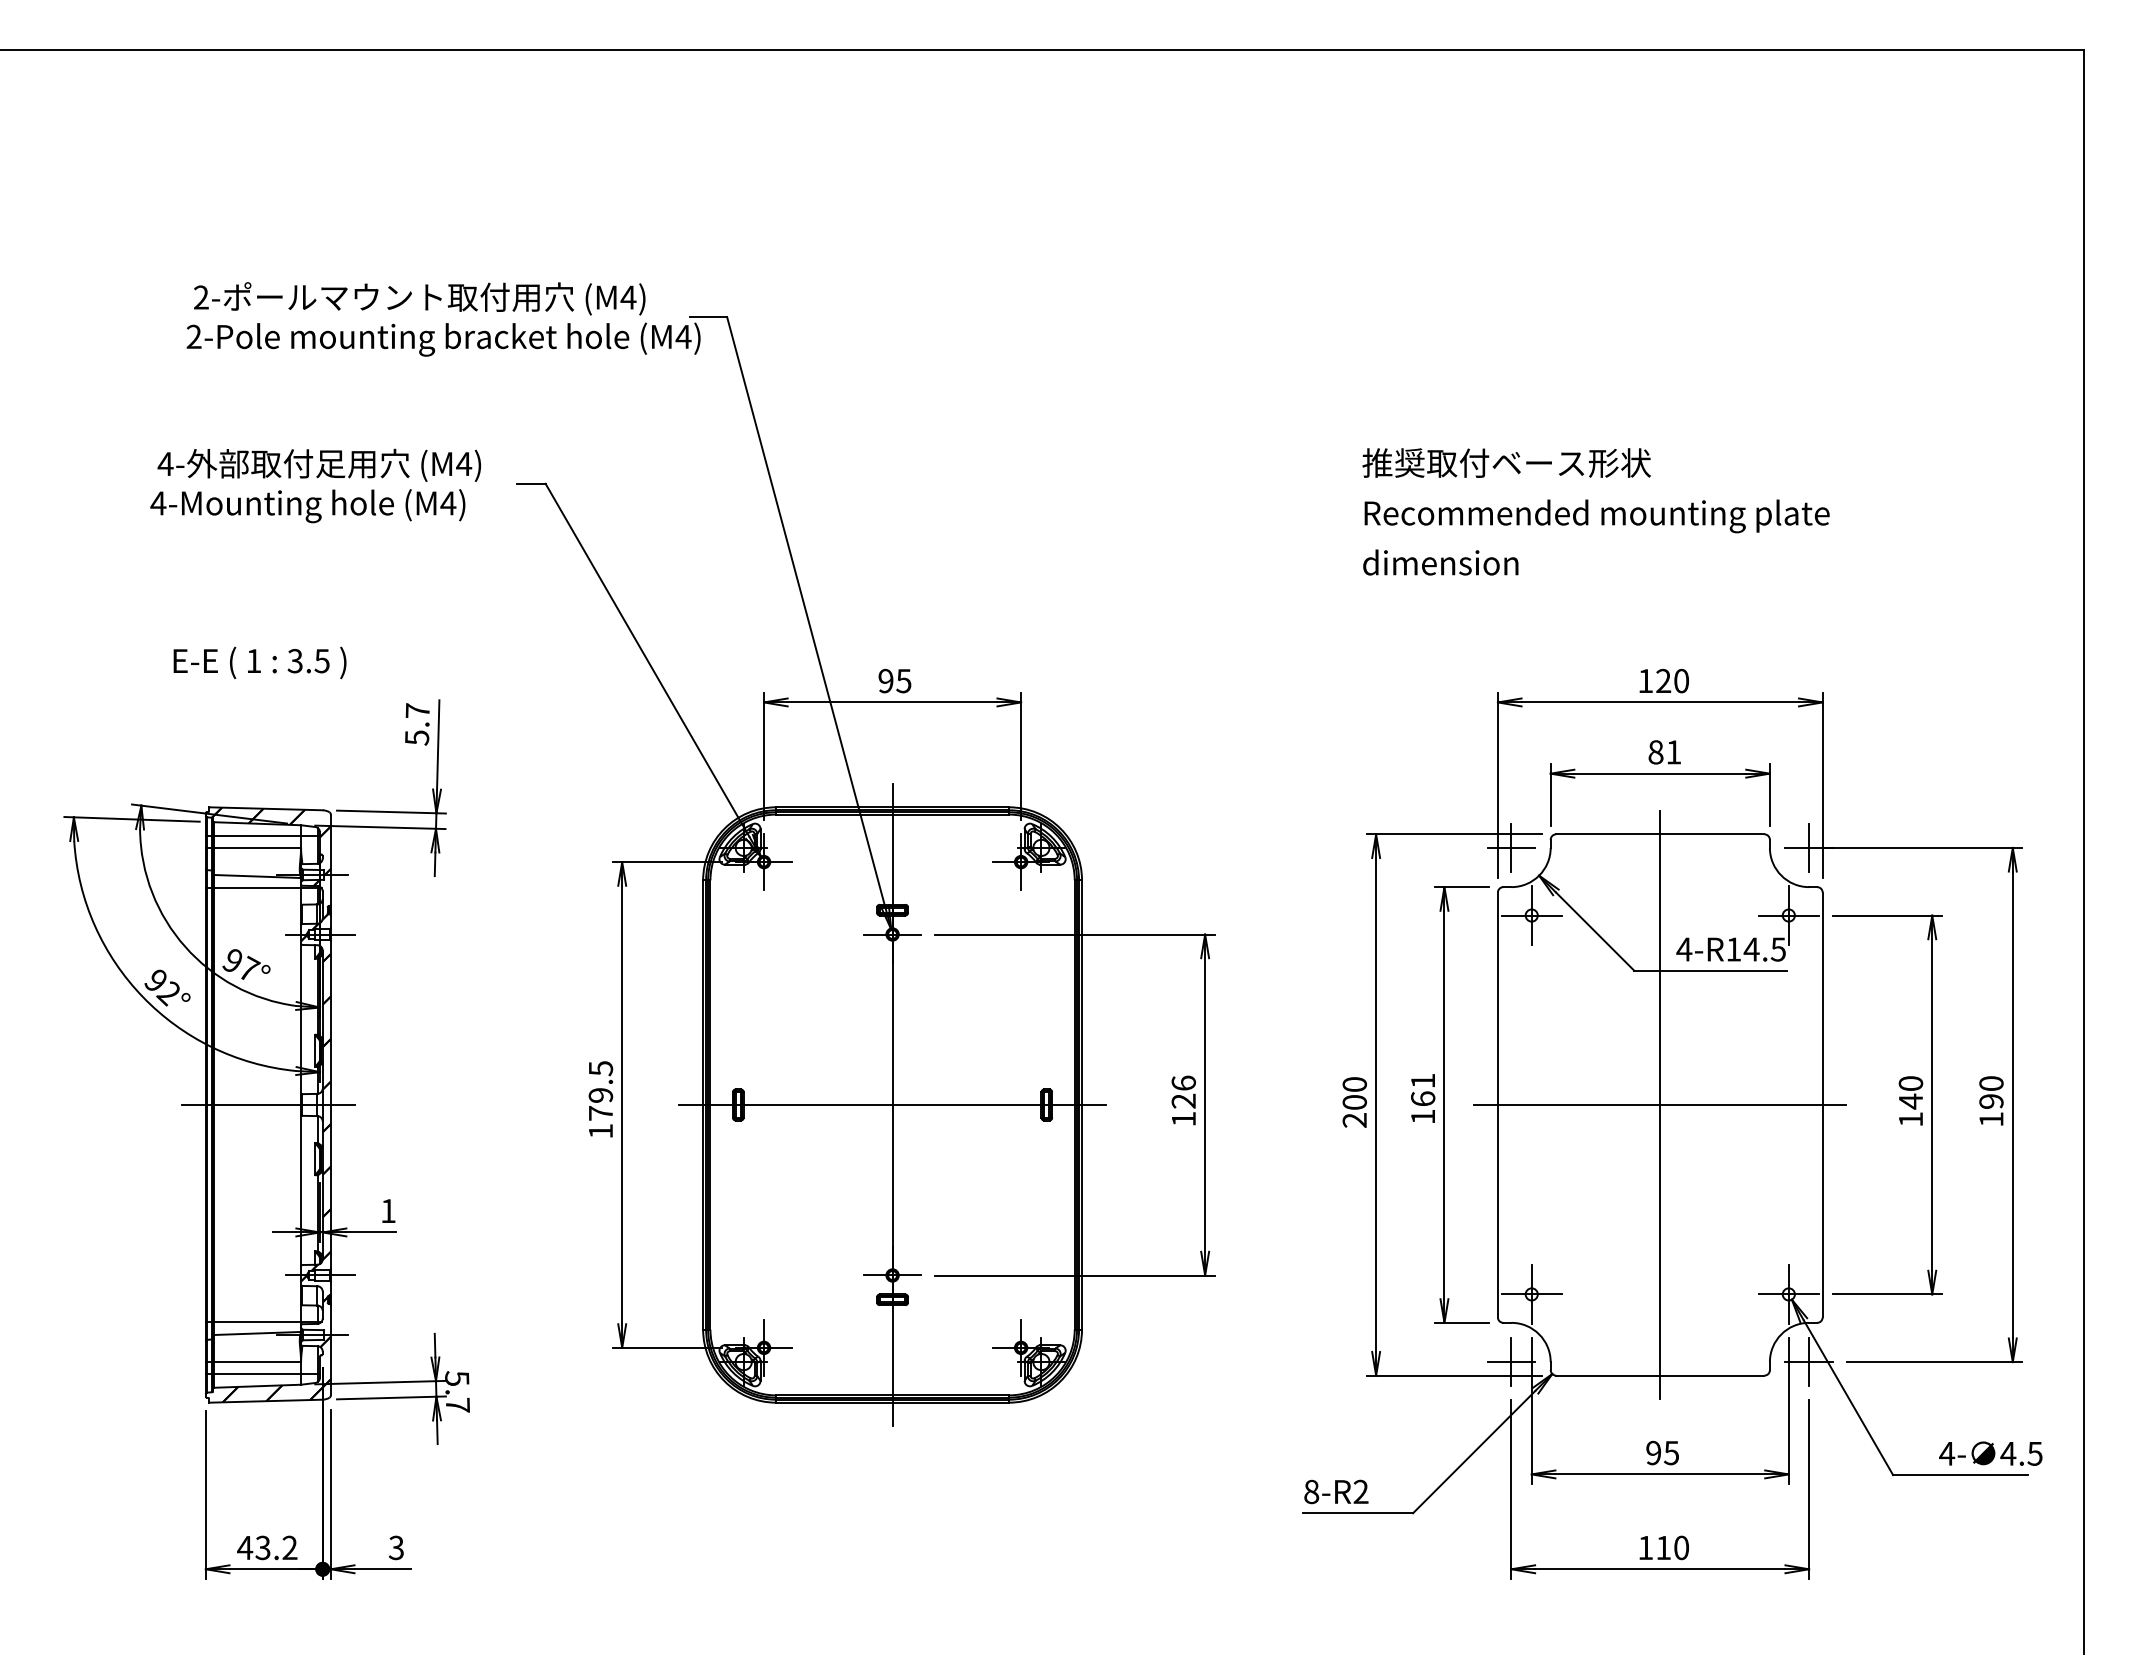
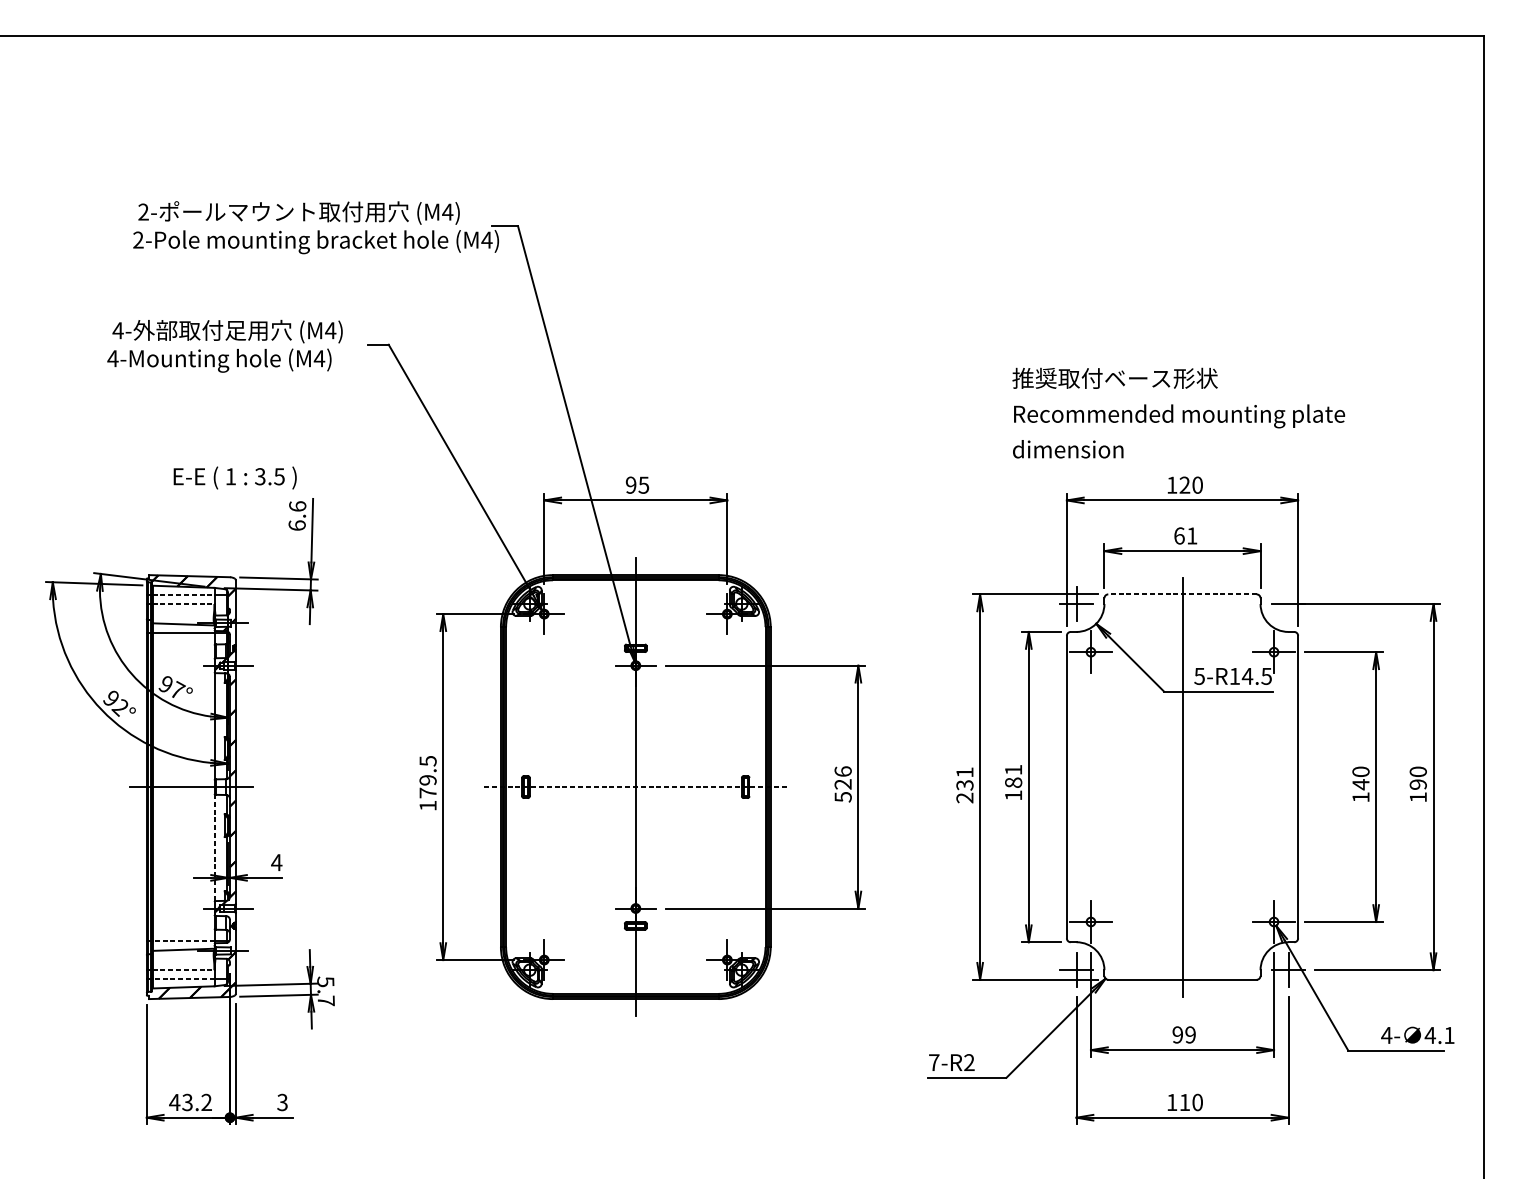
text: (1595, 511) -> (1178, 412), moved
text: (259, 662) -> (234, 477), moved
text: (417, 724) -> (297, 516), 5.7 -> 6.6
text: (1655, 752) -> (1179, 536), 81 -> 61
line: (1659, 834) -> (1181, 594), solid -> dashed
line: (257, 835) -> (183, 595), solid -> dashed
line: (257, 847) -> (183, 603), solid -> dashed
line: (1809, 847) -> (1288, 603), removed
text: (1684, 949) -> (1199, 676), 4-R14.5 -> 5-R14.5
text: (1354, 1093) -> (964, 778), 200 -> 231
text: (1423, 1098) -> (1013, 782), 161 -> 181
line: (893, 1105) -> (636, 787), solid -> dashed
line: (1660, 1105) -> (1182, 787), removed
text: (1184, 1118) -> (843, 796), 126 -> 526
line: (301, 1190) -> (214, 847), solid -> dashed
text: (388, 1210) -> (276, 862), 1 -> 4
line: (257, 1321) -> (183, 941), solid -> dashed
line: (257, 1362) -> (183, 970), solid -> dashed
line: (257, 1374) -> (183, 979), solid -> dashed
text: (1671, 1452) -> (1190, 1034), 95 -> 99
text: (2034, 1453) -> (1448, 1035), 4.5 -> 4.1
text: (1311, 1491) -> (934, 1062), 8-R2 -> 7-R2

